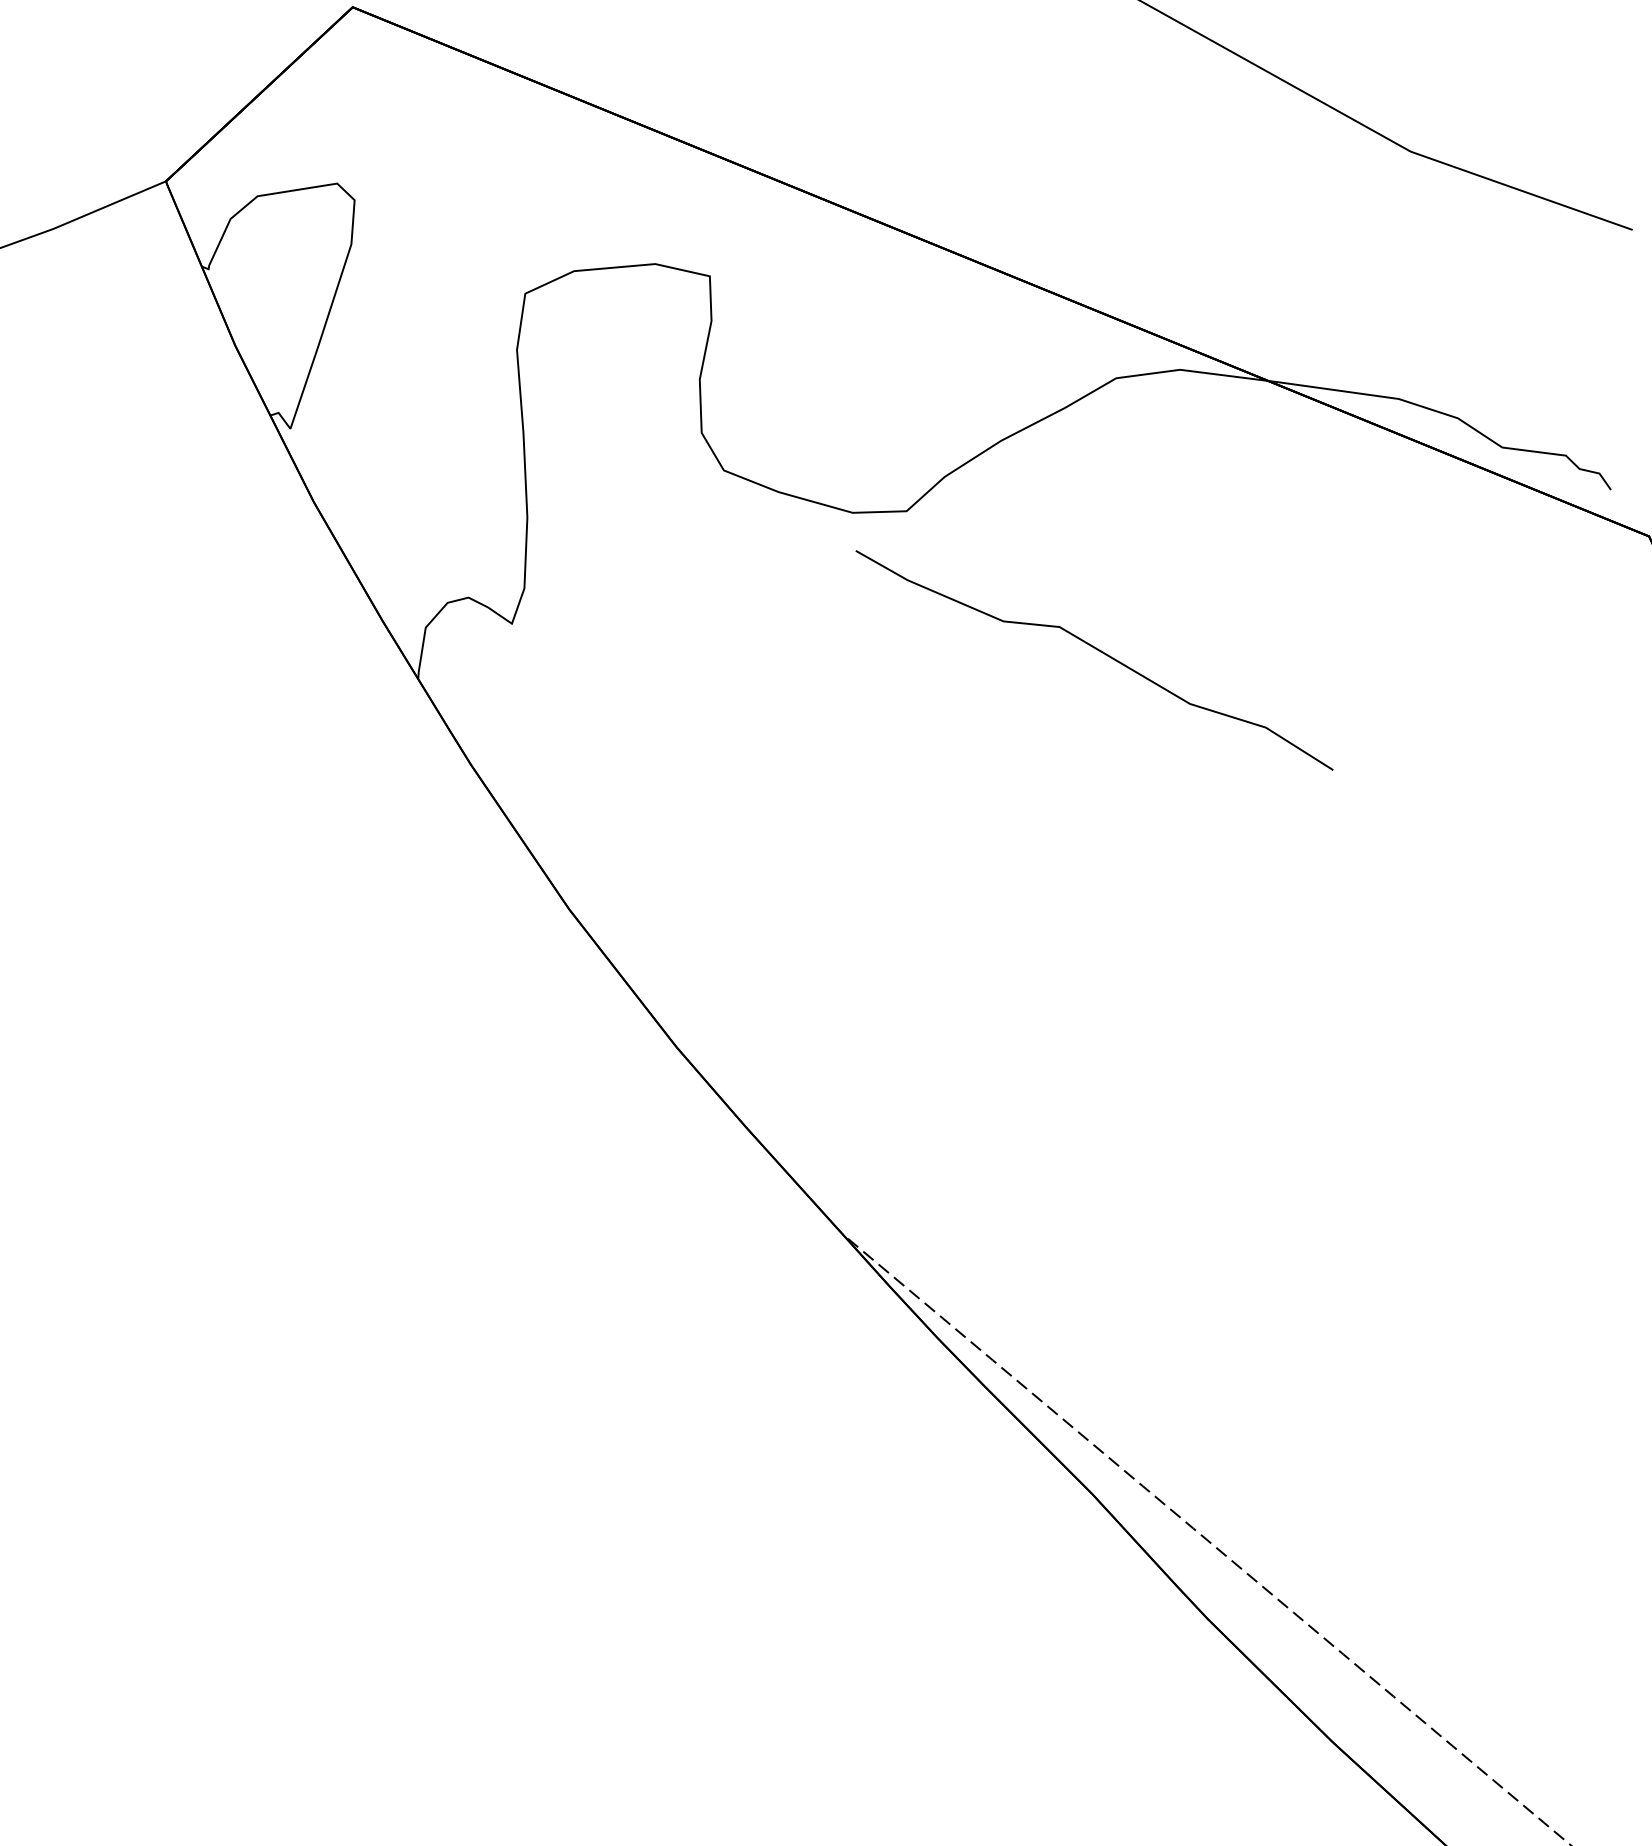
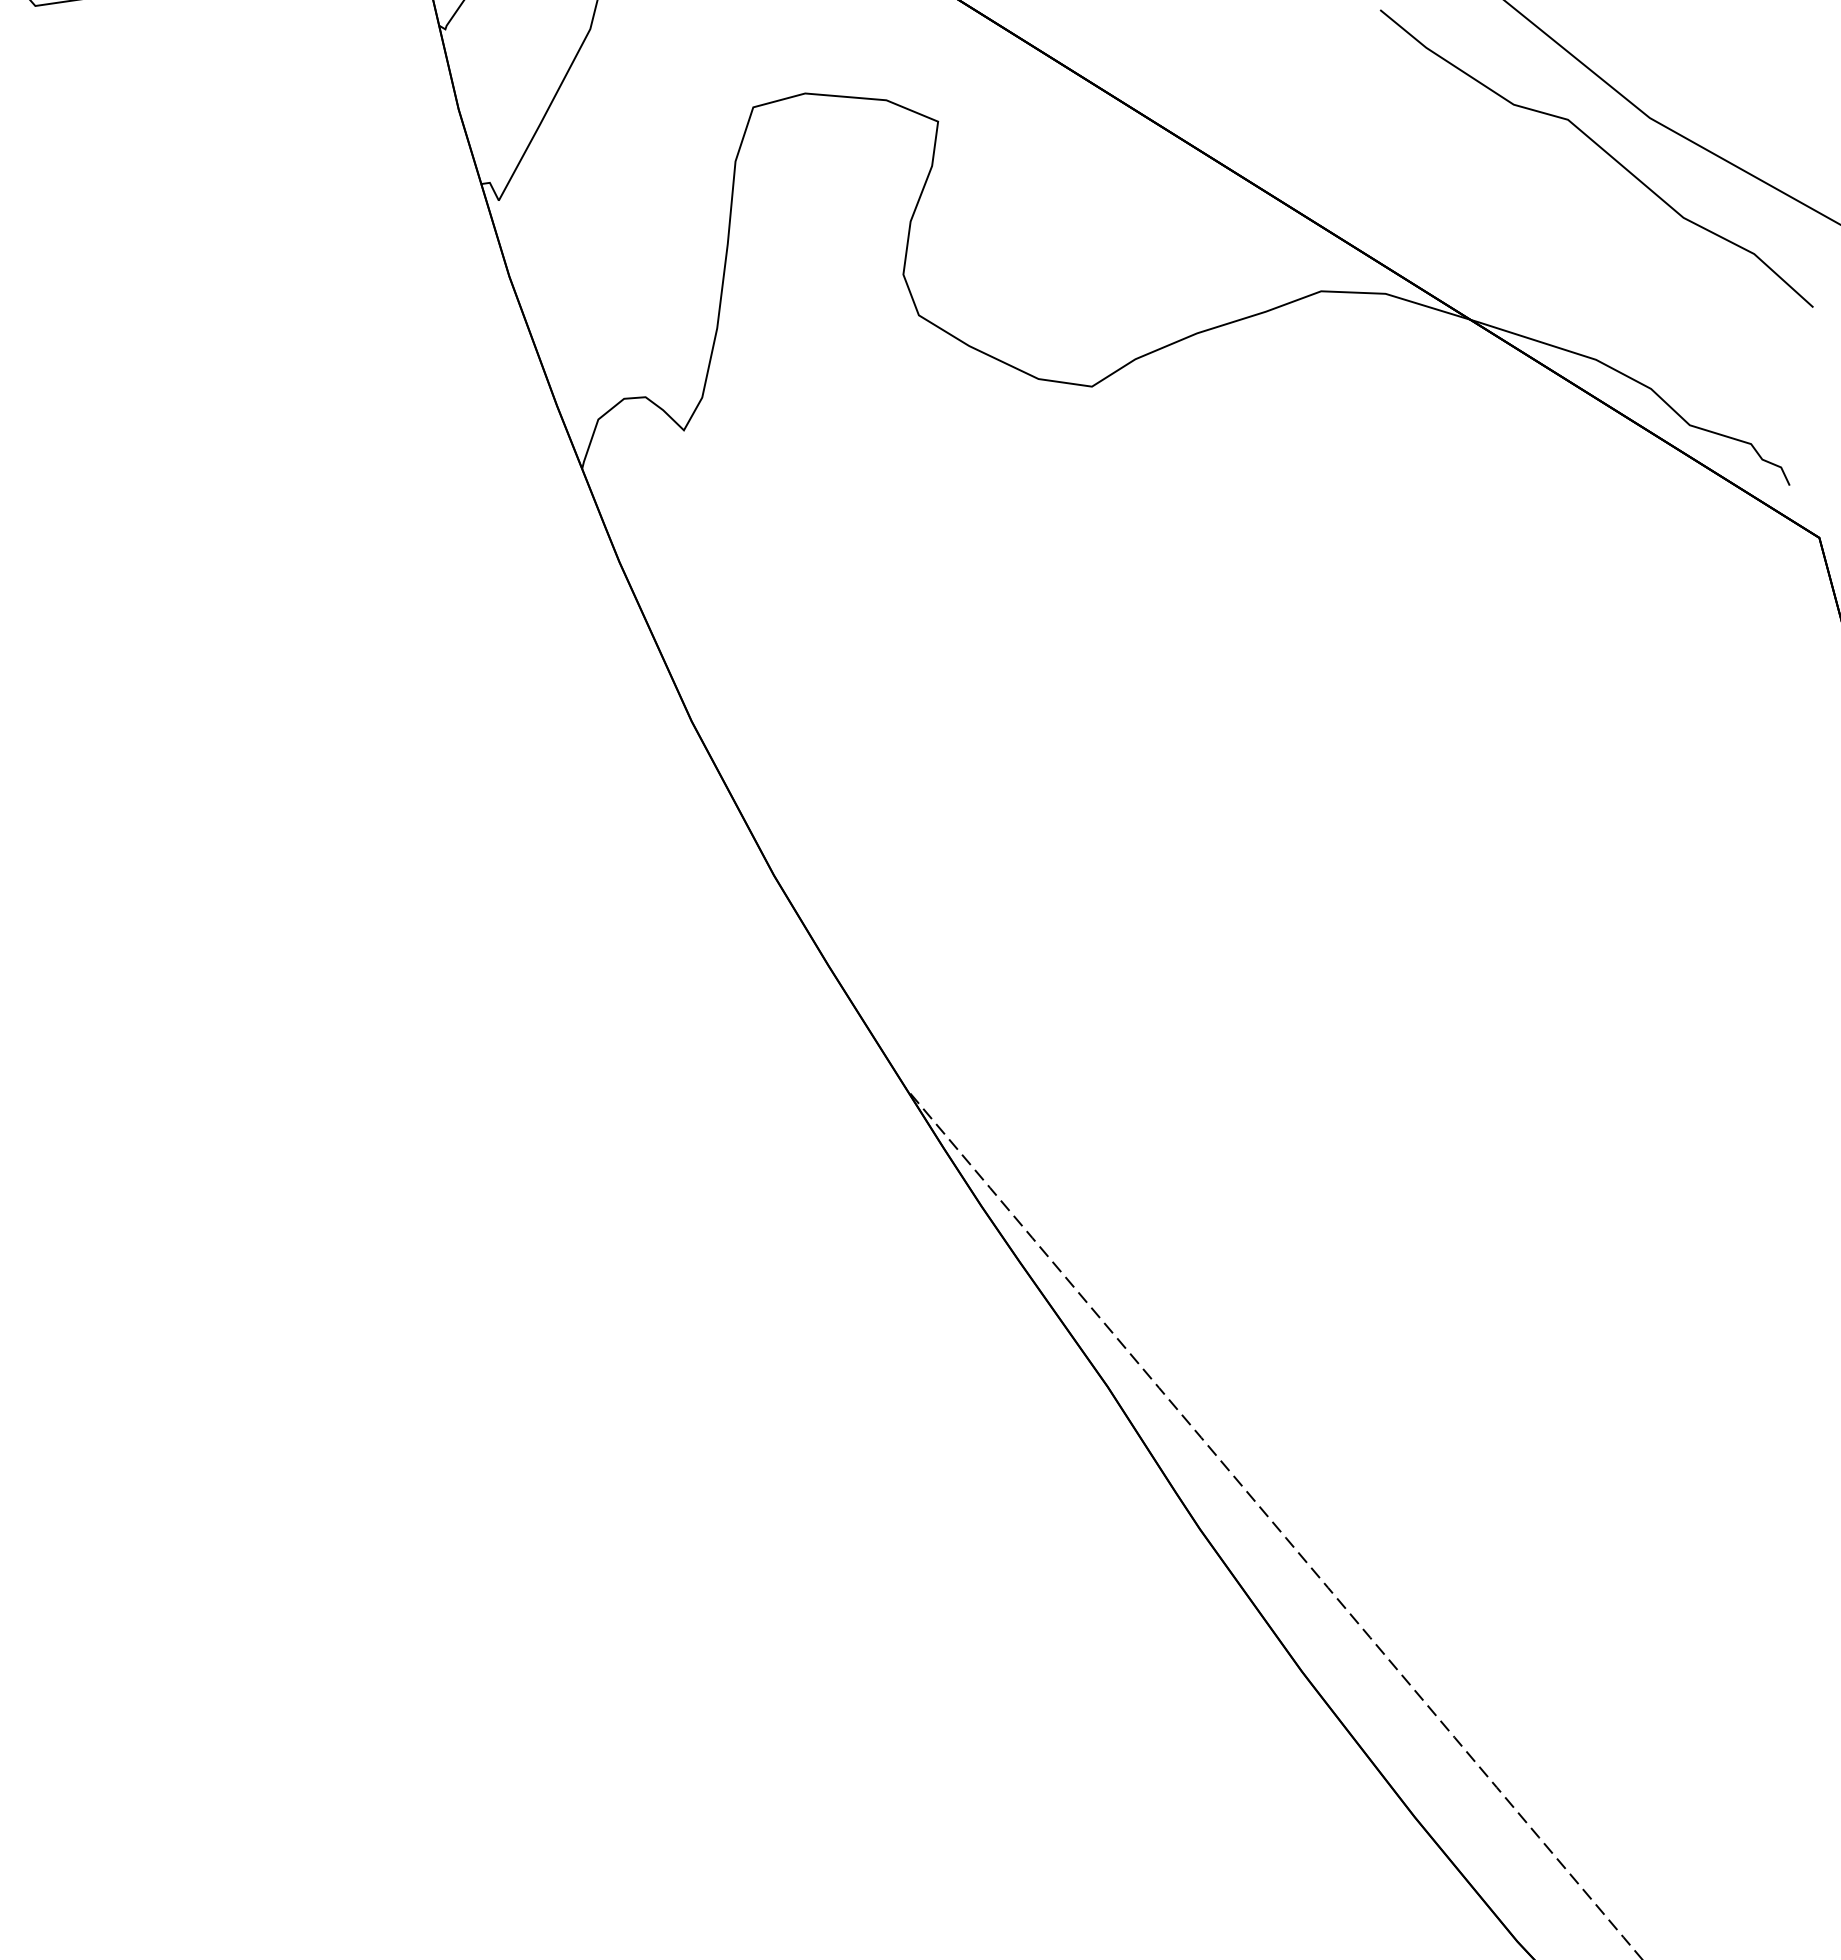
part: (1099, 652) -> (1603, 151), moved

